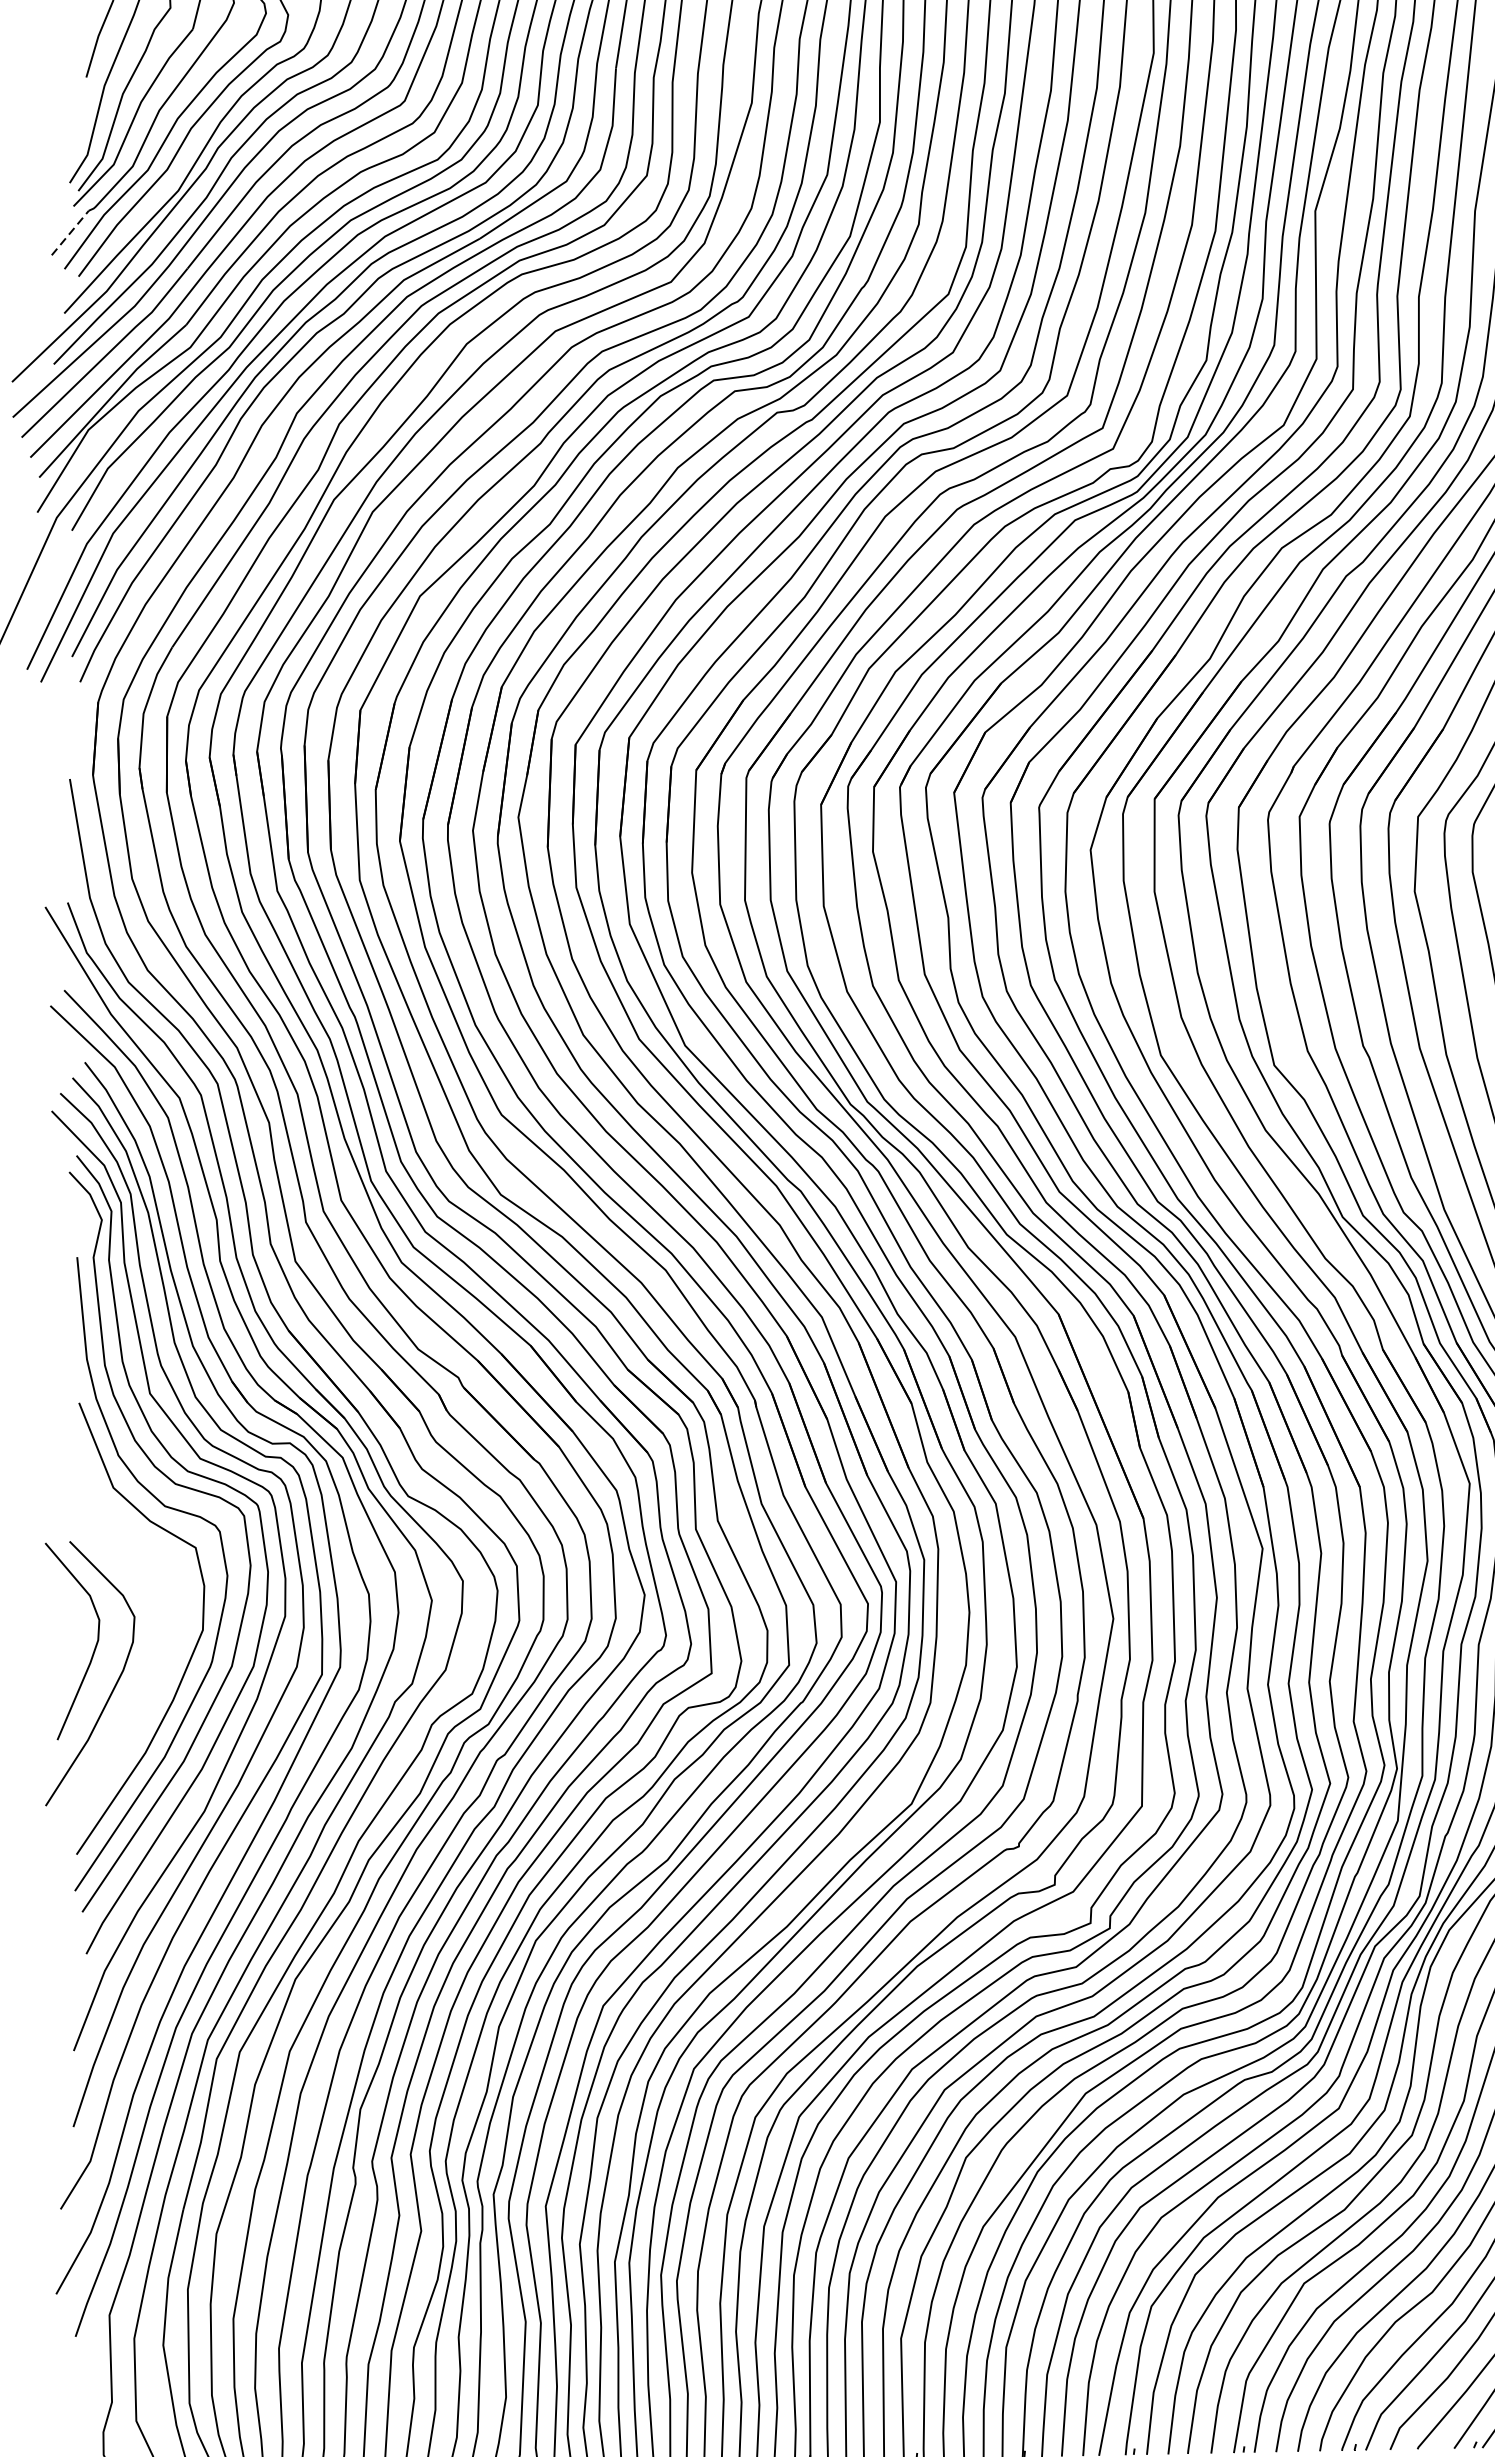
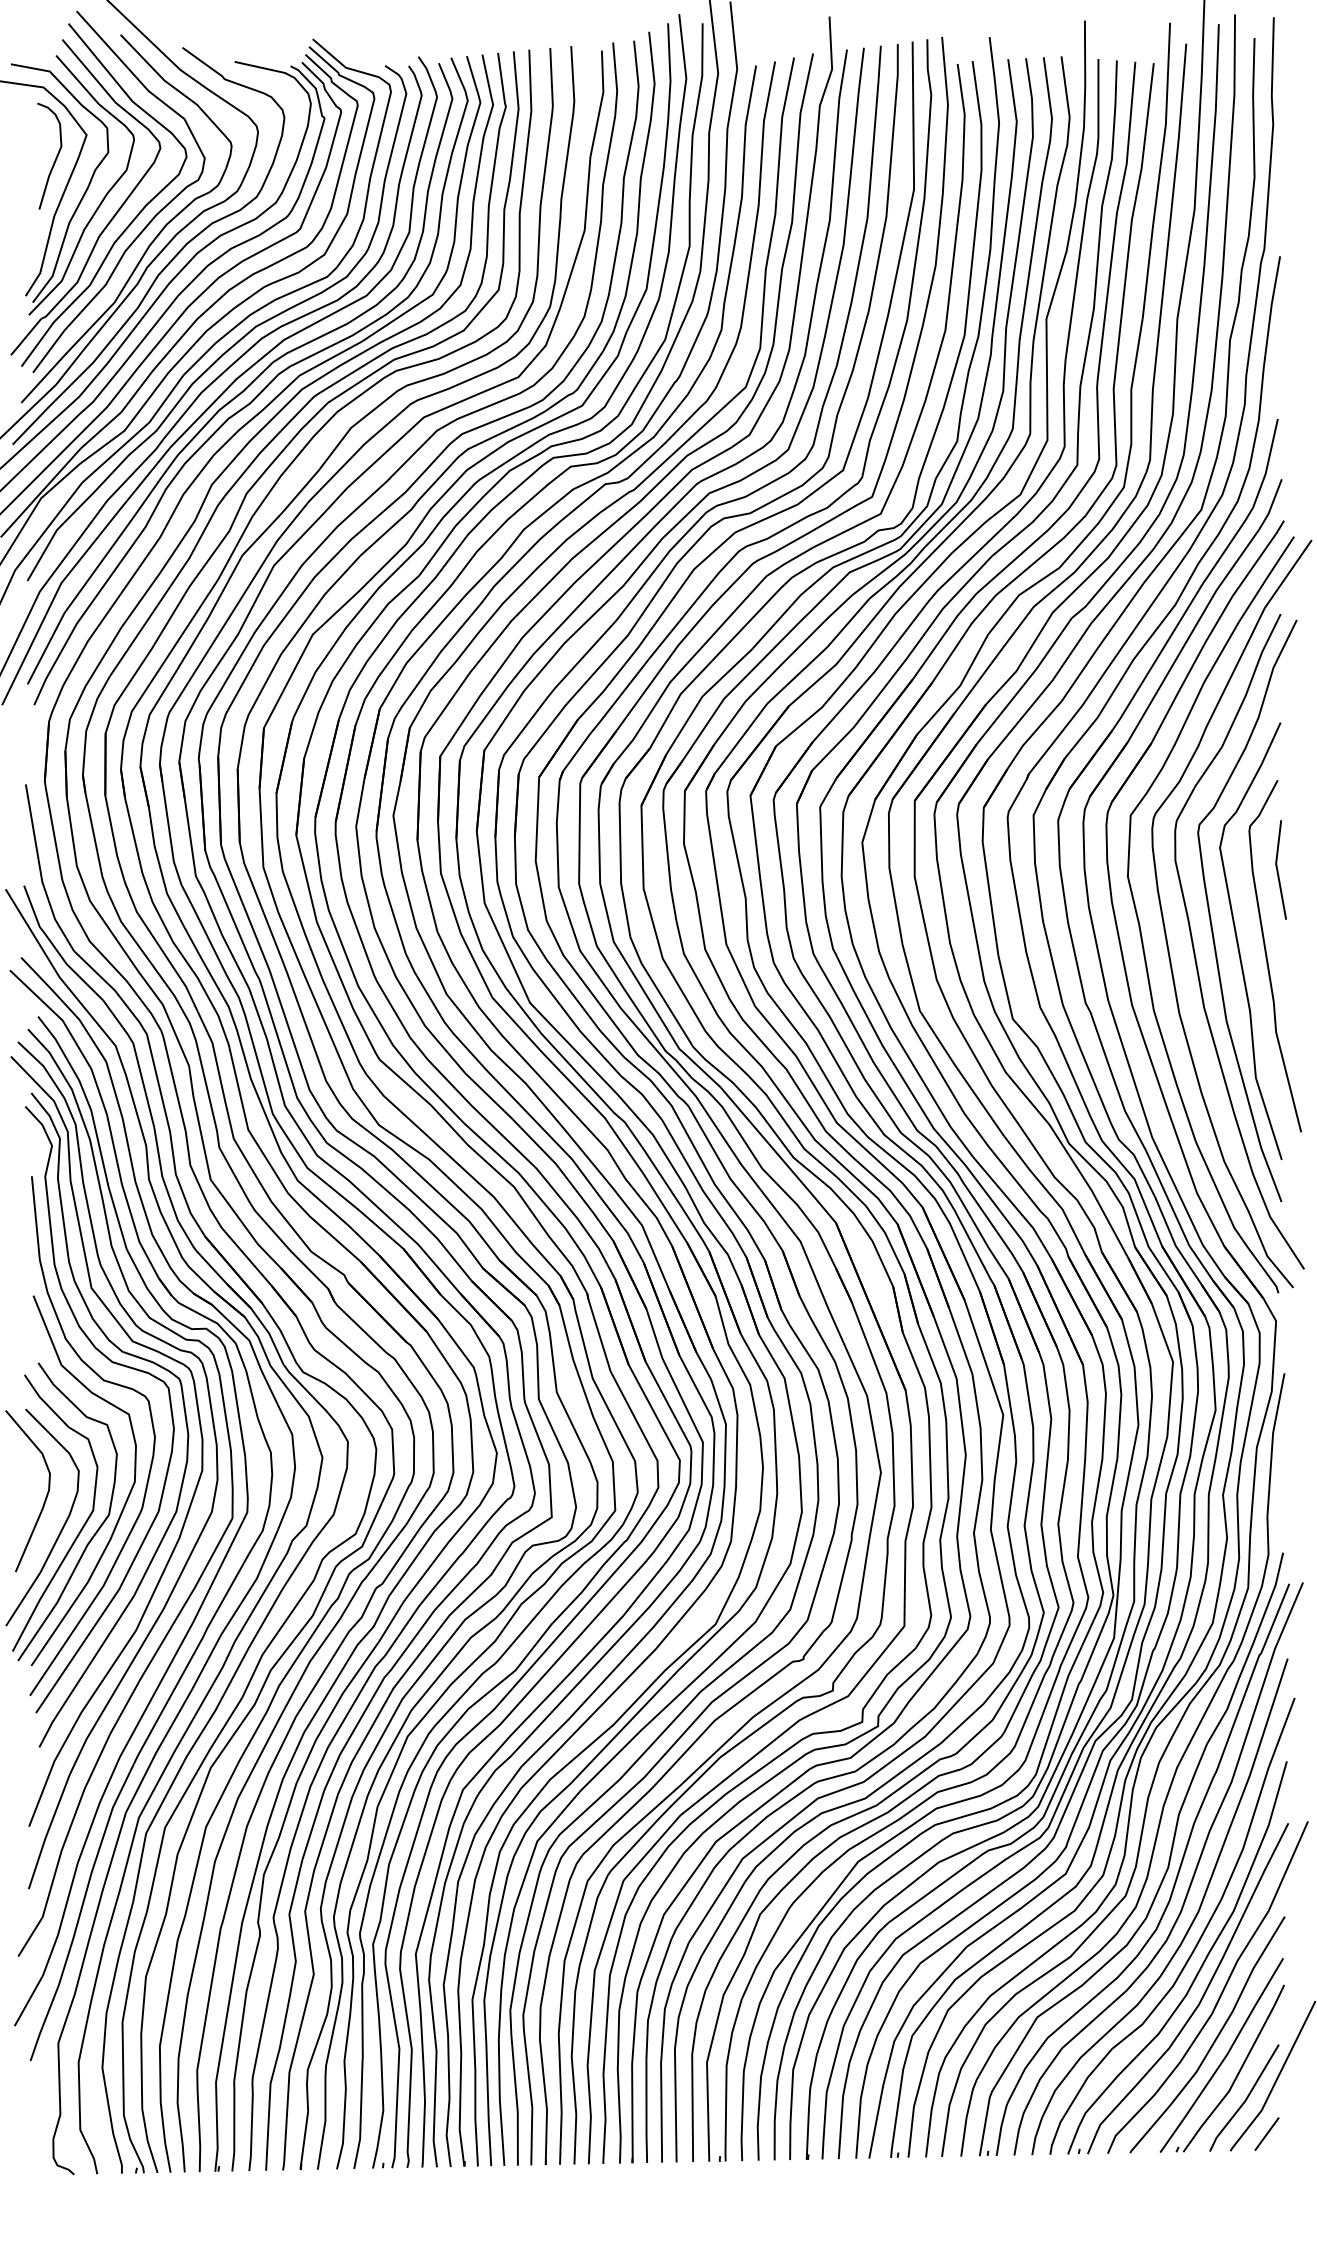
line: (70, 232) -> (26, 336), dashed -> solid
part: (141, 1679) -> (84, 1522), added

